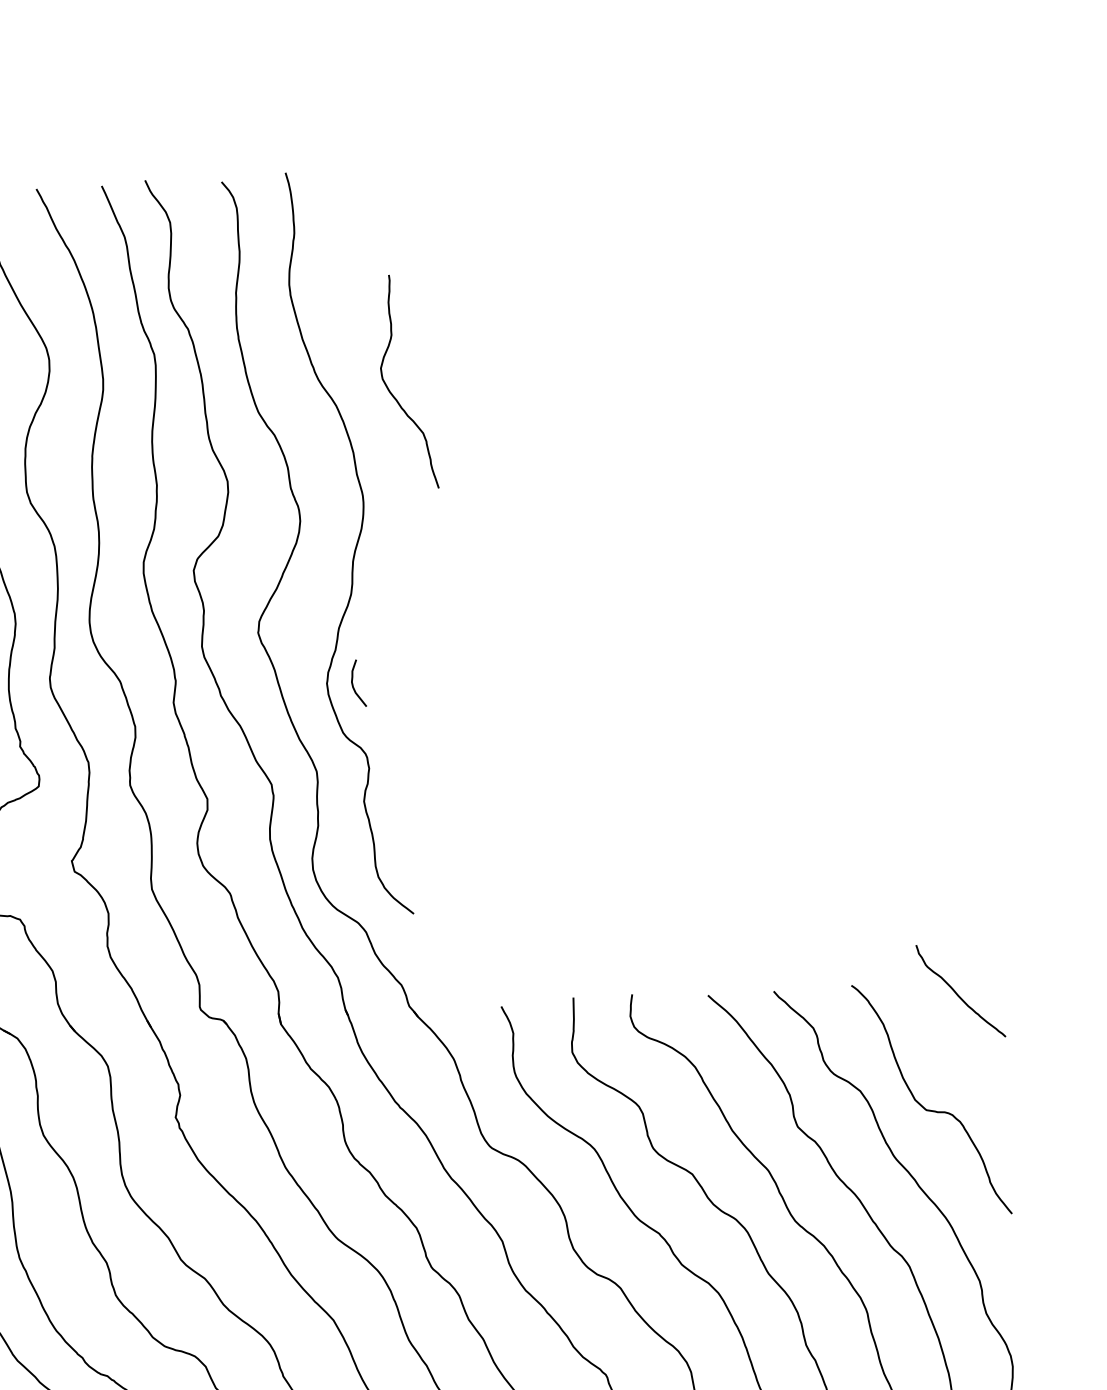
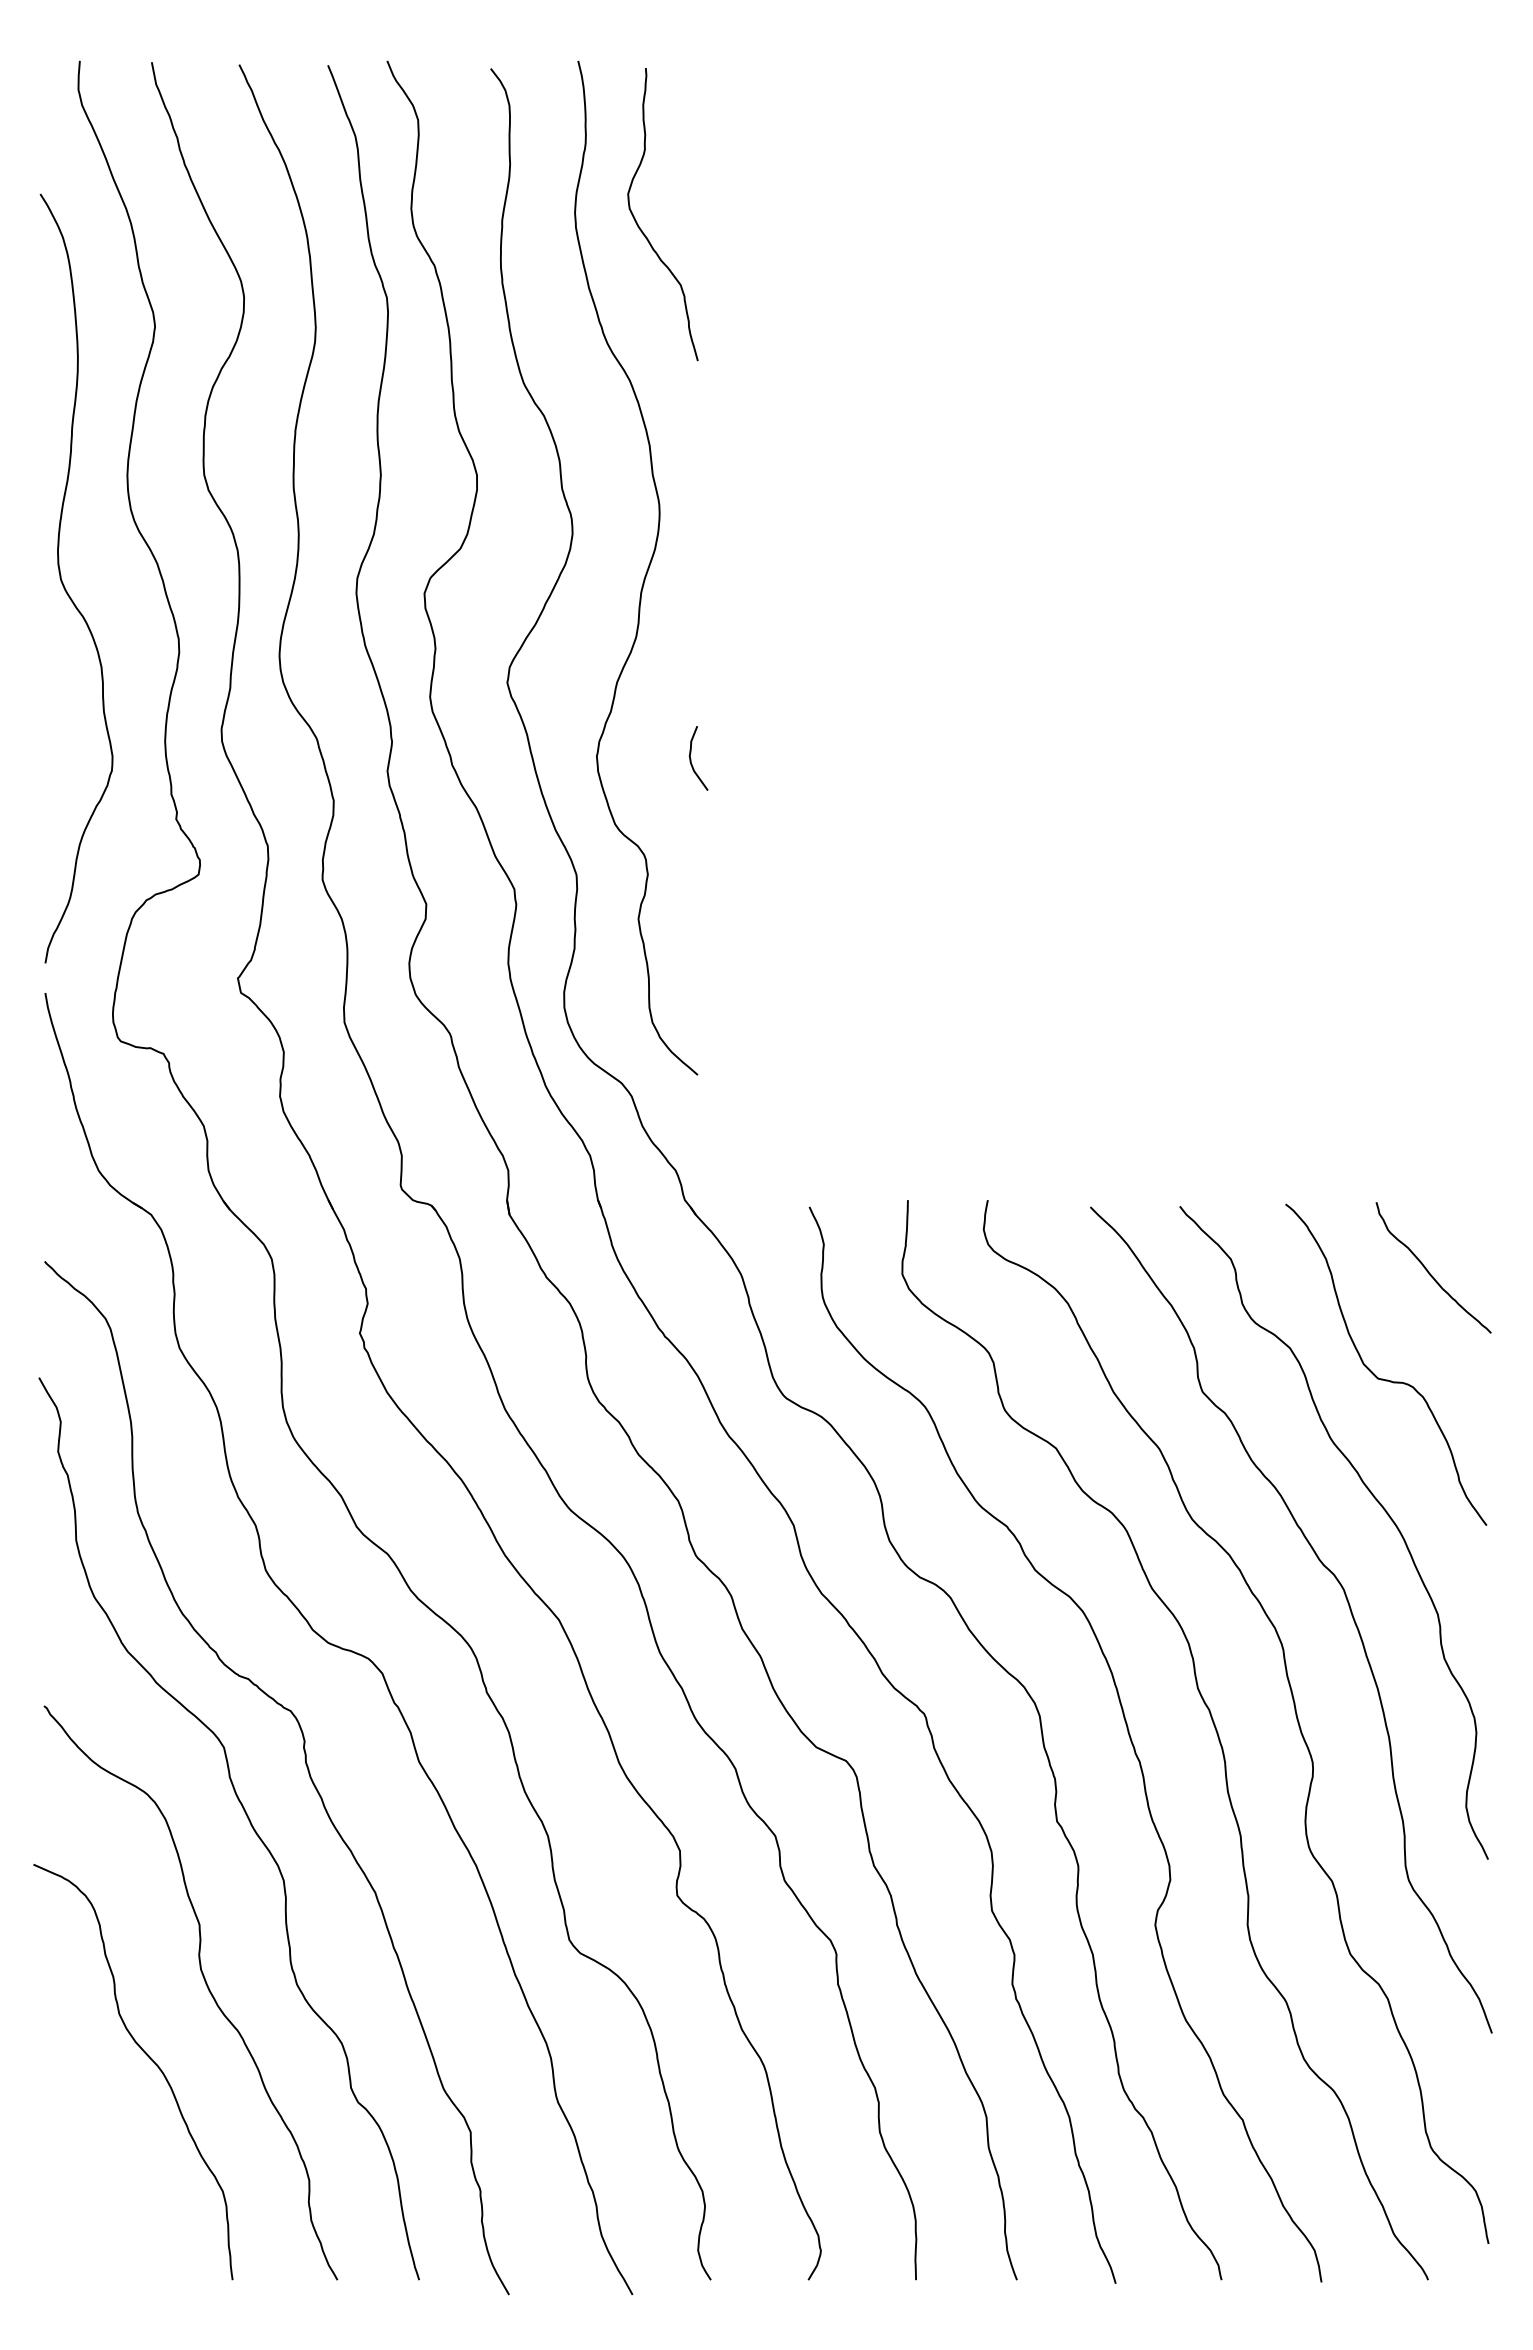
curve: (391, 392) -> (640, 227), moved
curve: (353, 683) -> (691, 758), moved
curve: (958, 993) -> (1429, 1271), moved

